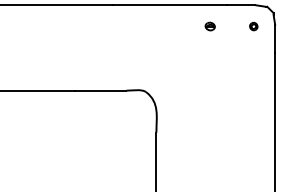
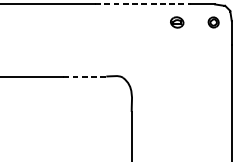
line: (169, 5) -> (142, 4), solid -> dashed
part: (209, 26) -> (176, 22), size x1.6
part: (253, 26) -> (213, 22), size x1.6
line: (100, 90) -> (84, 76), solid -> dashed

